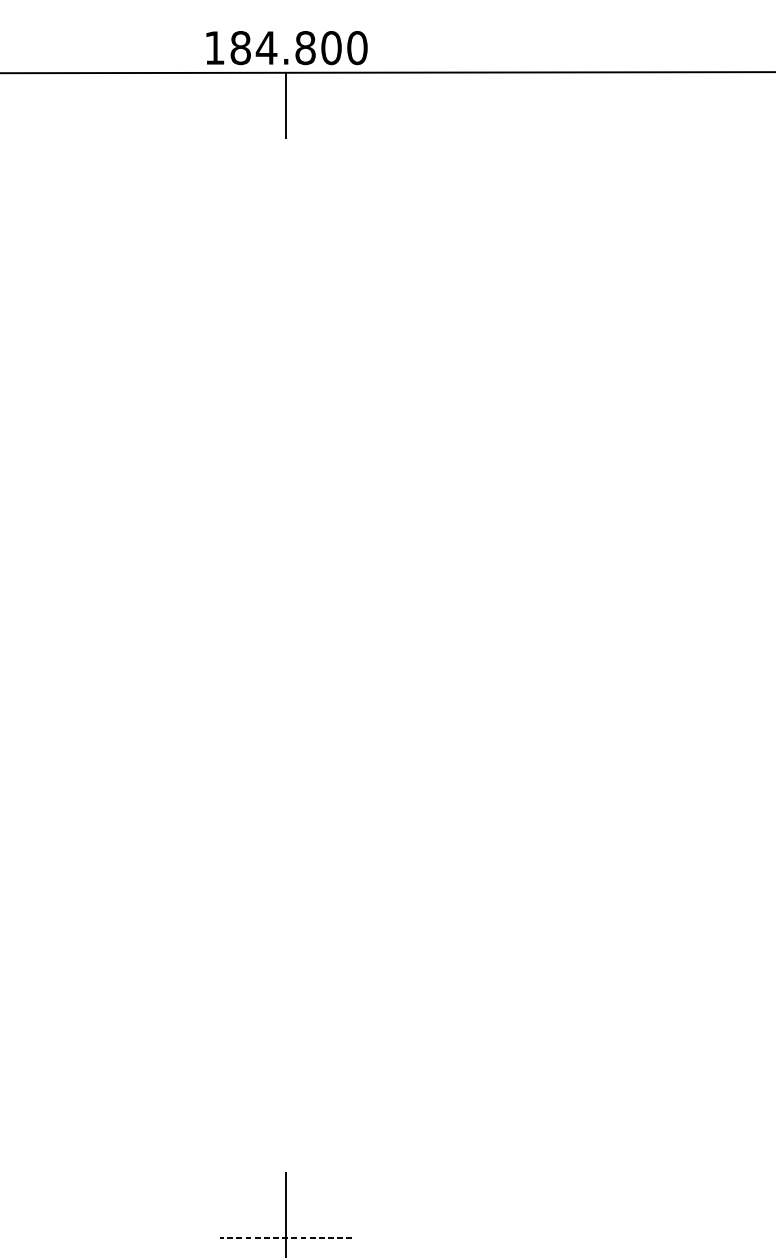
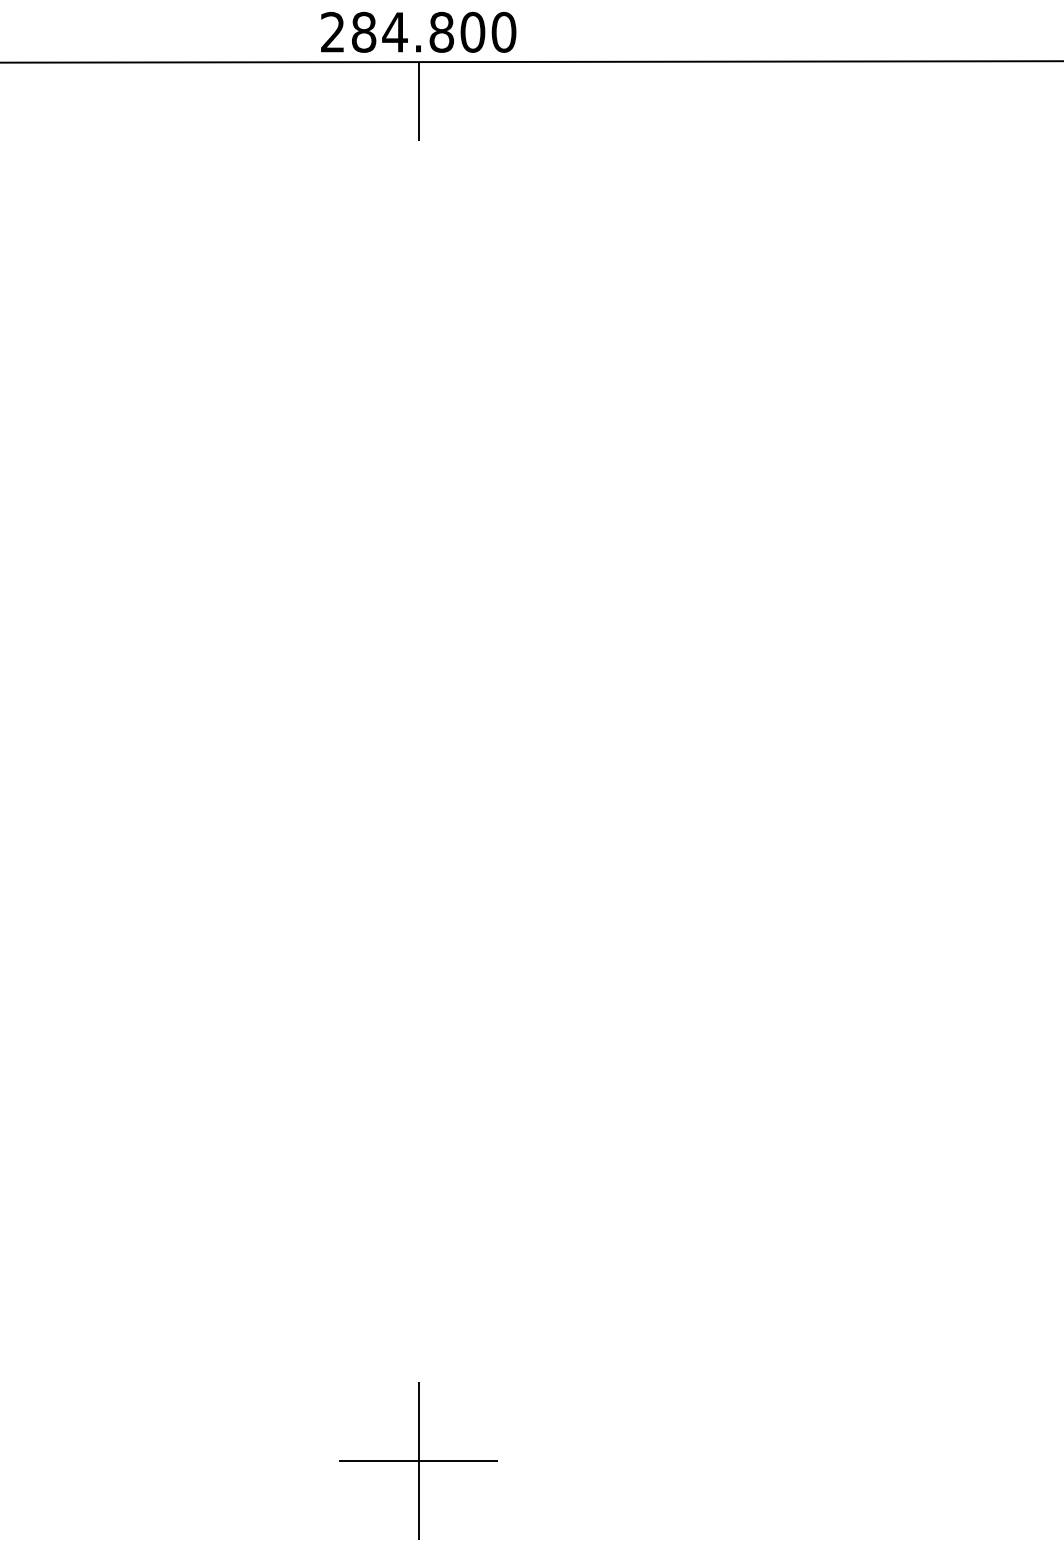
text: (214, 47) -> (332, 31), 184.800 -> 284.800
line: (286, 1238) -> (418, 1460), dashed -> solid

